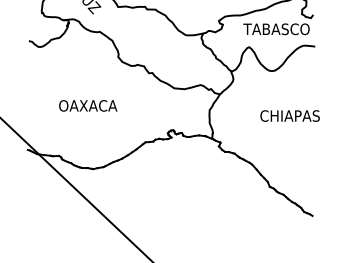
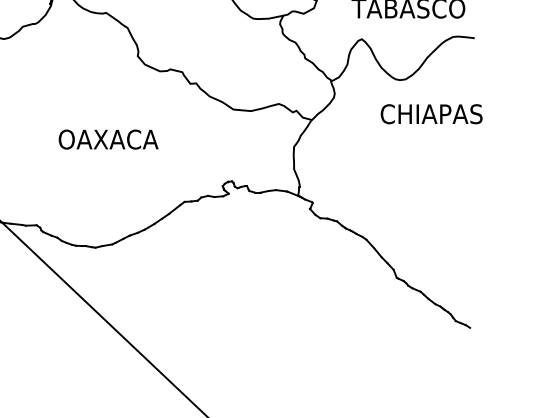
text: (88, 105) -> (109, 138), moved
text: (289, 115) -> (430, 113), moved

